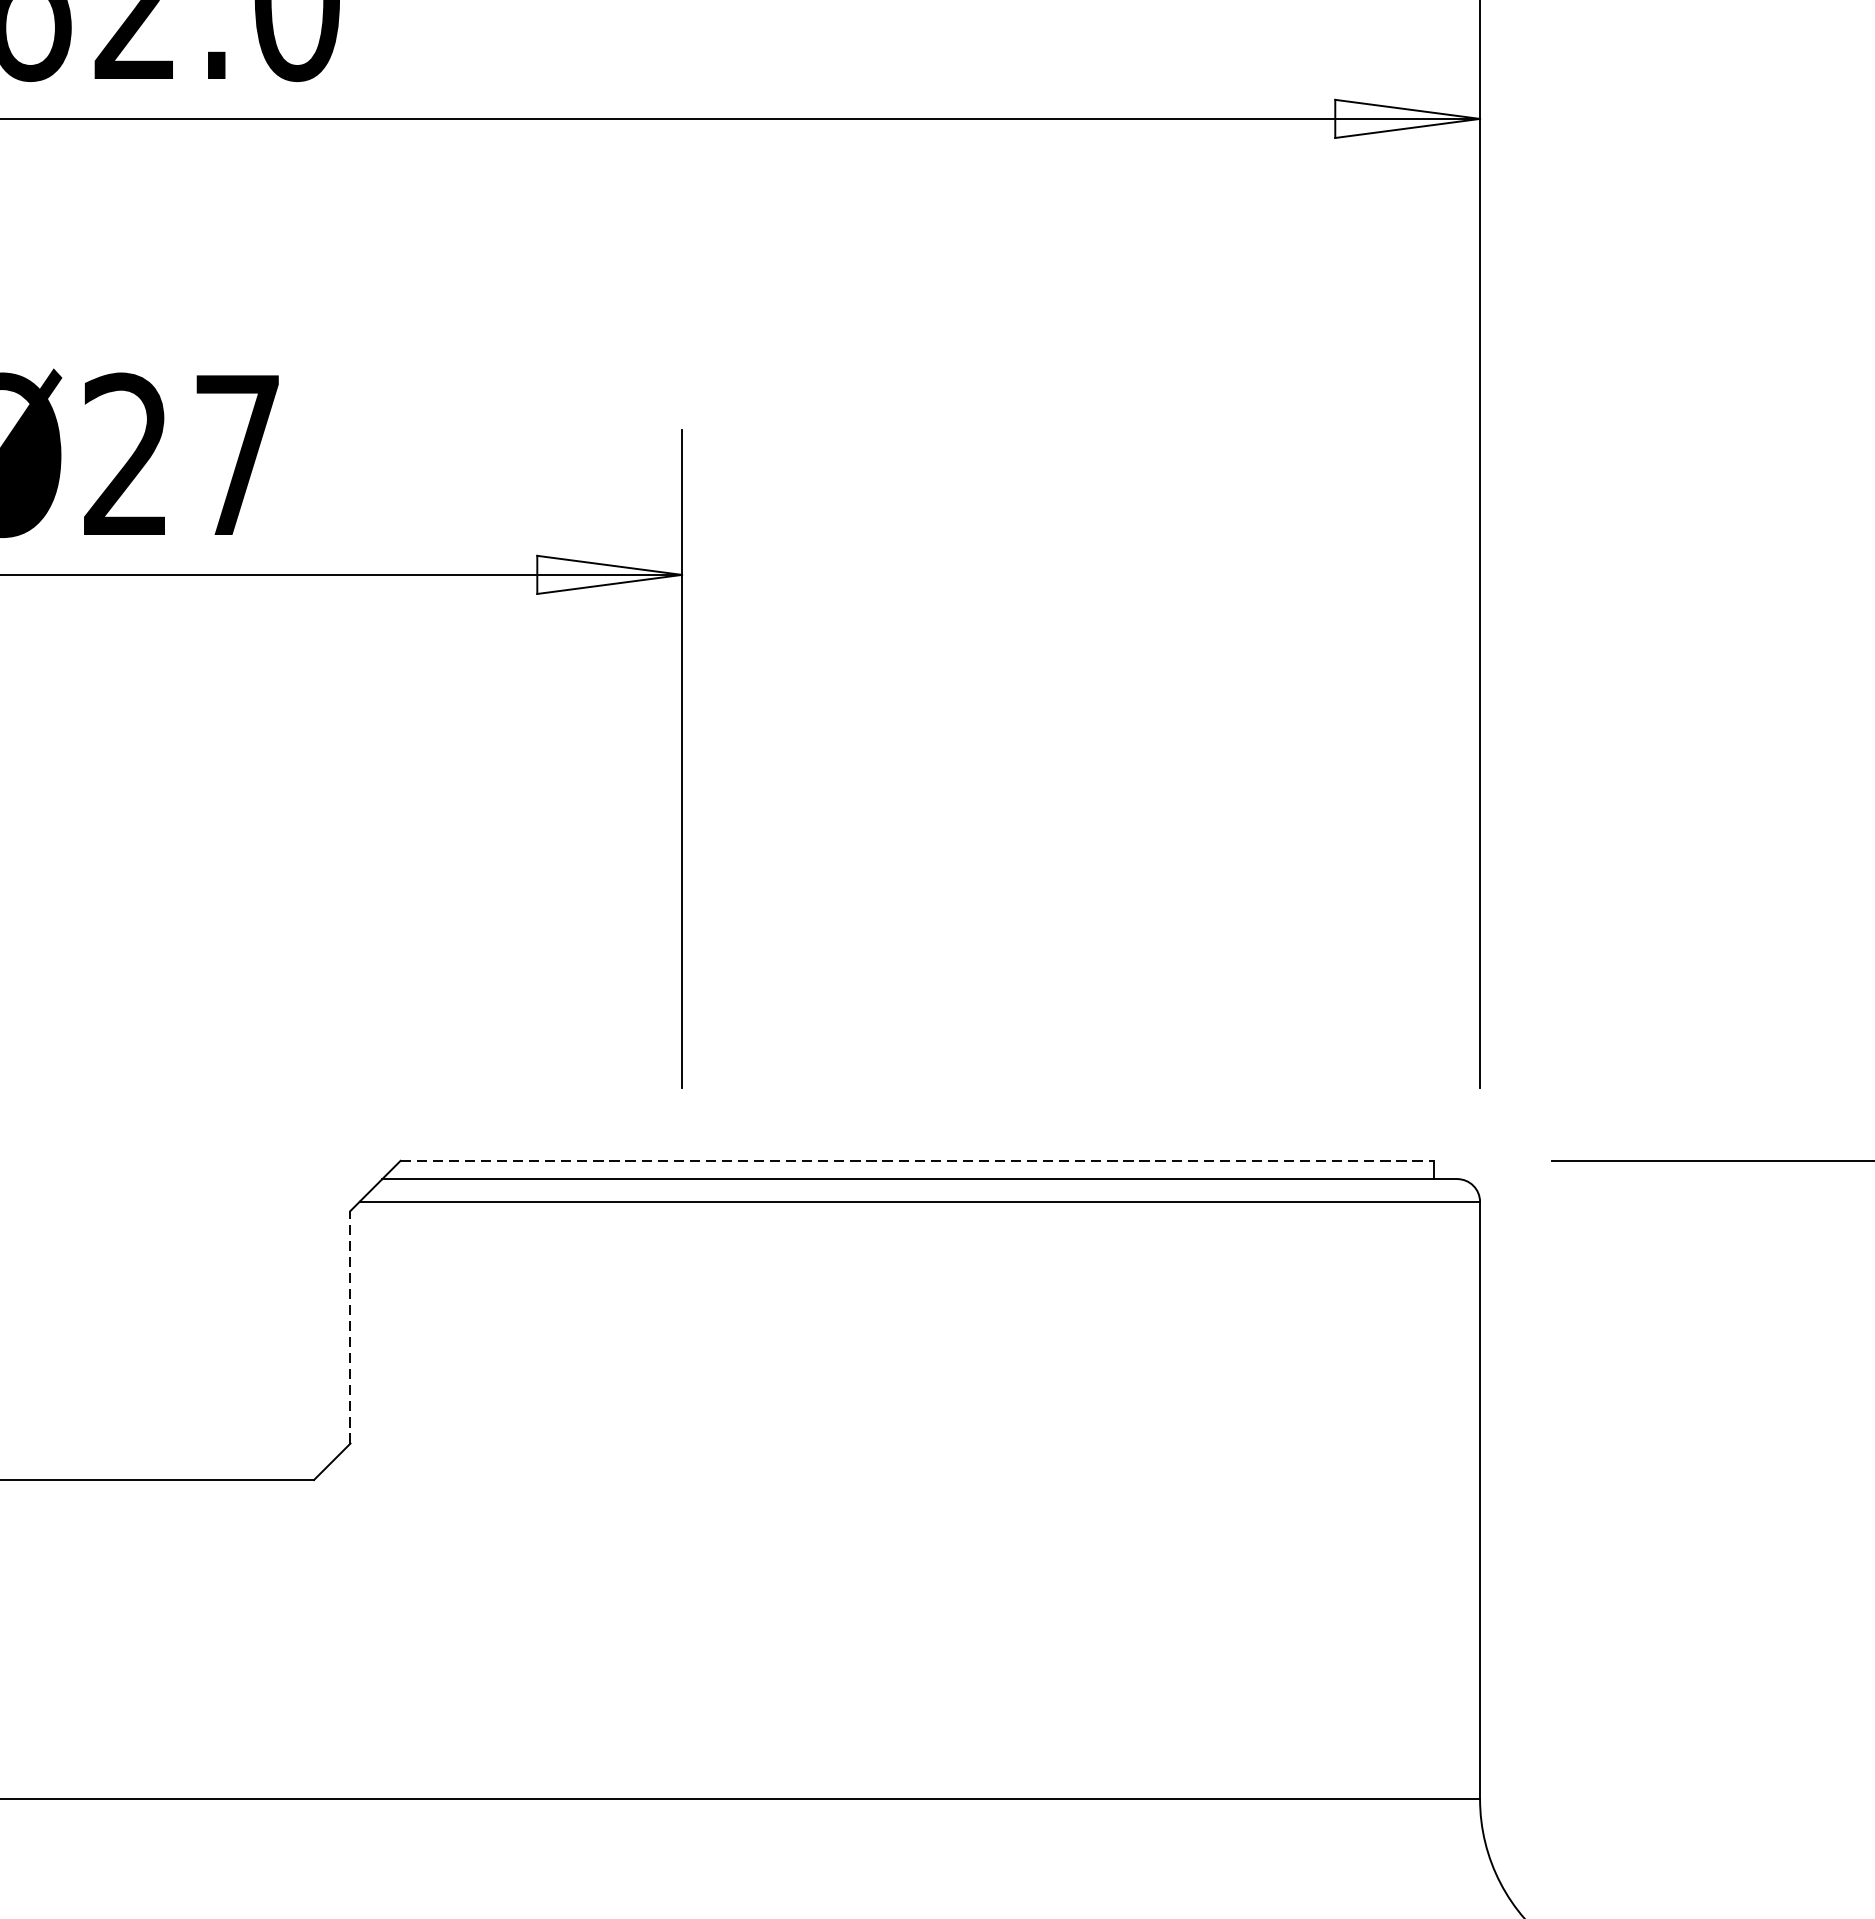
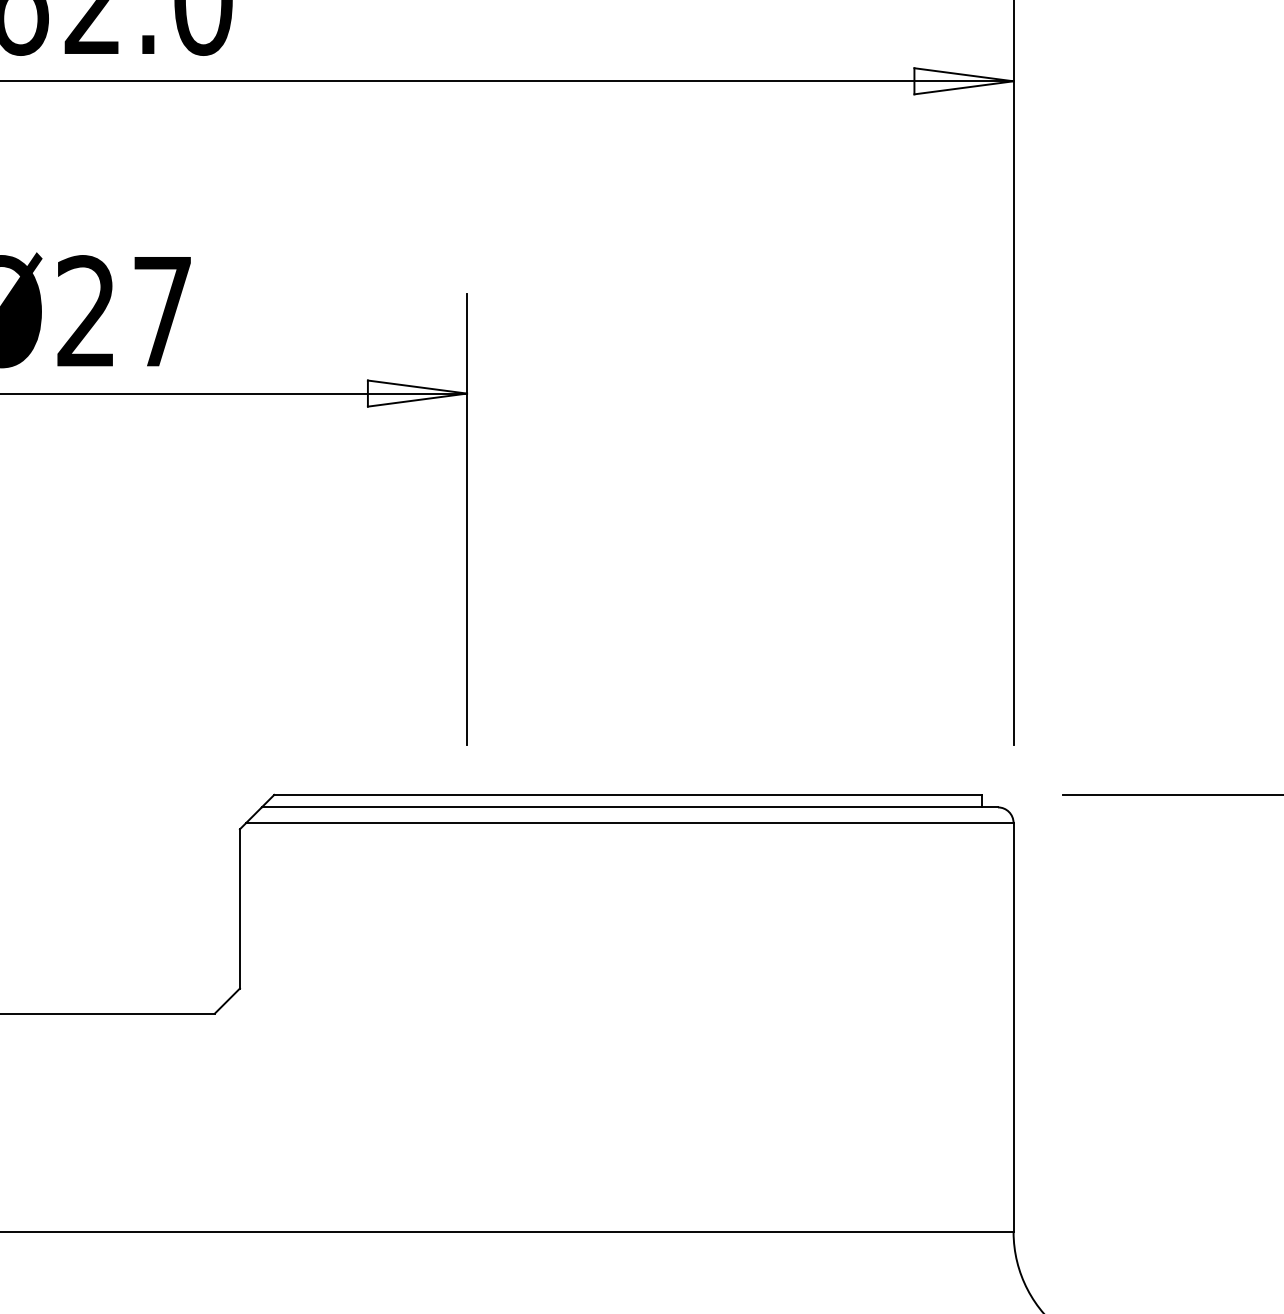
line: (917, 1160) -> (628, 794), dashed -> solid
line: (349, 1326) -> (239, 908), dashed -> solid

